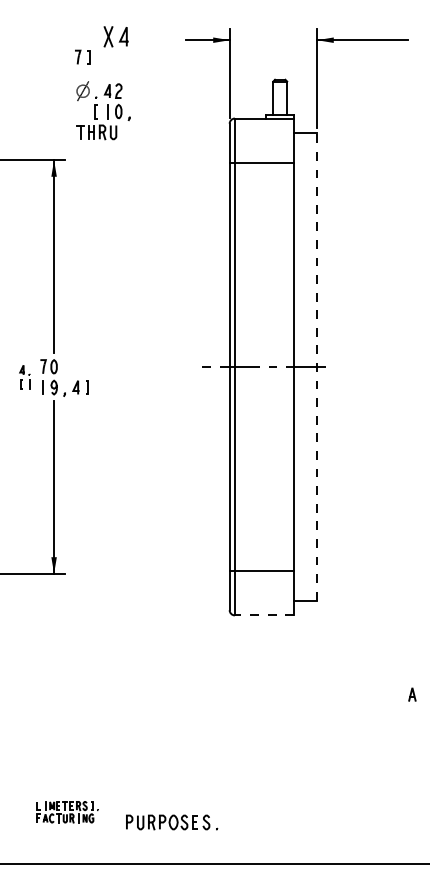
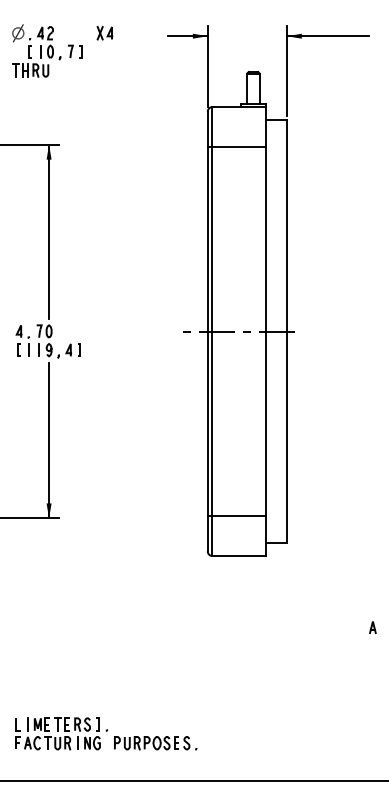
part: (115, 37) -> (104, 33), size x0.71
part: (103, 110) -> (36, 50), moved
line: (316, 366) -> (286, 331), dashed -> solid
part: (24, 376) -> (22, 340), size x1.43
line: (264, 615) -> (239, 556), dashed -> solid
part: (67, 811) -> (61, 733), size x1.67

